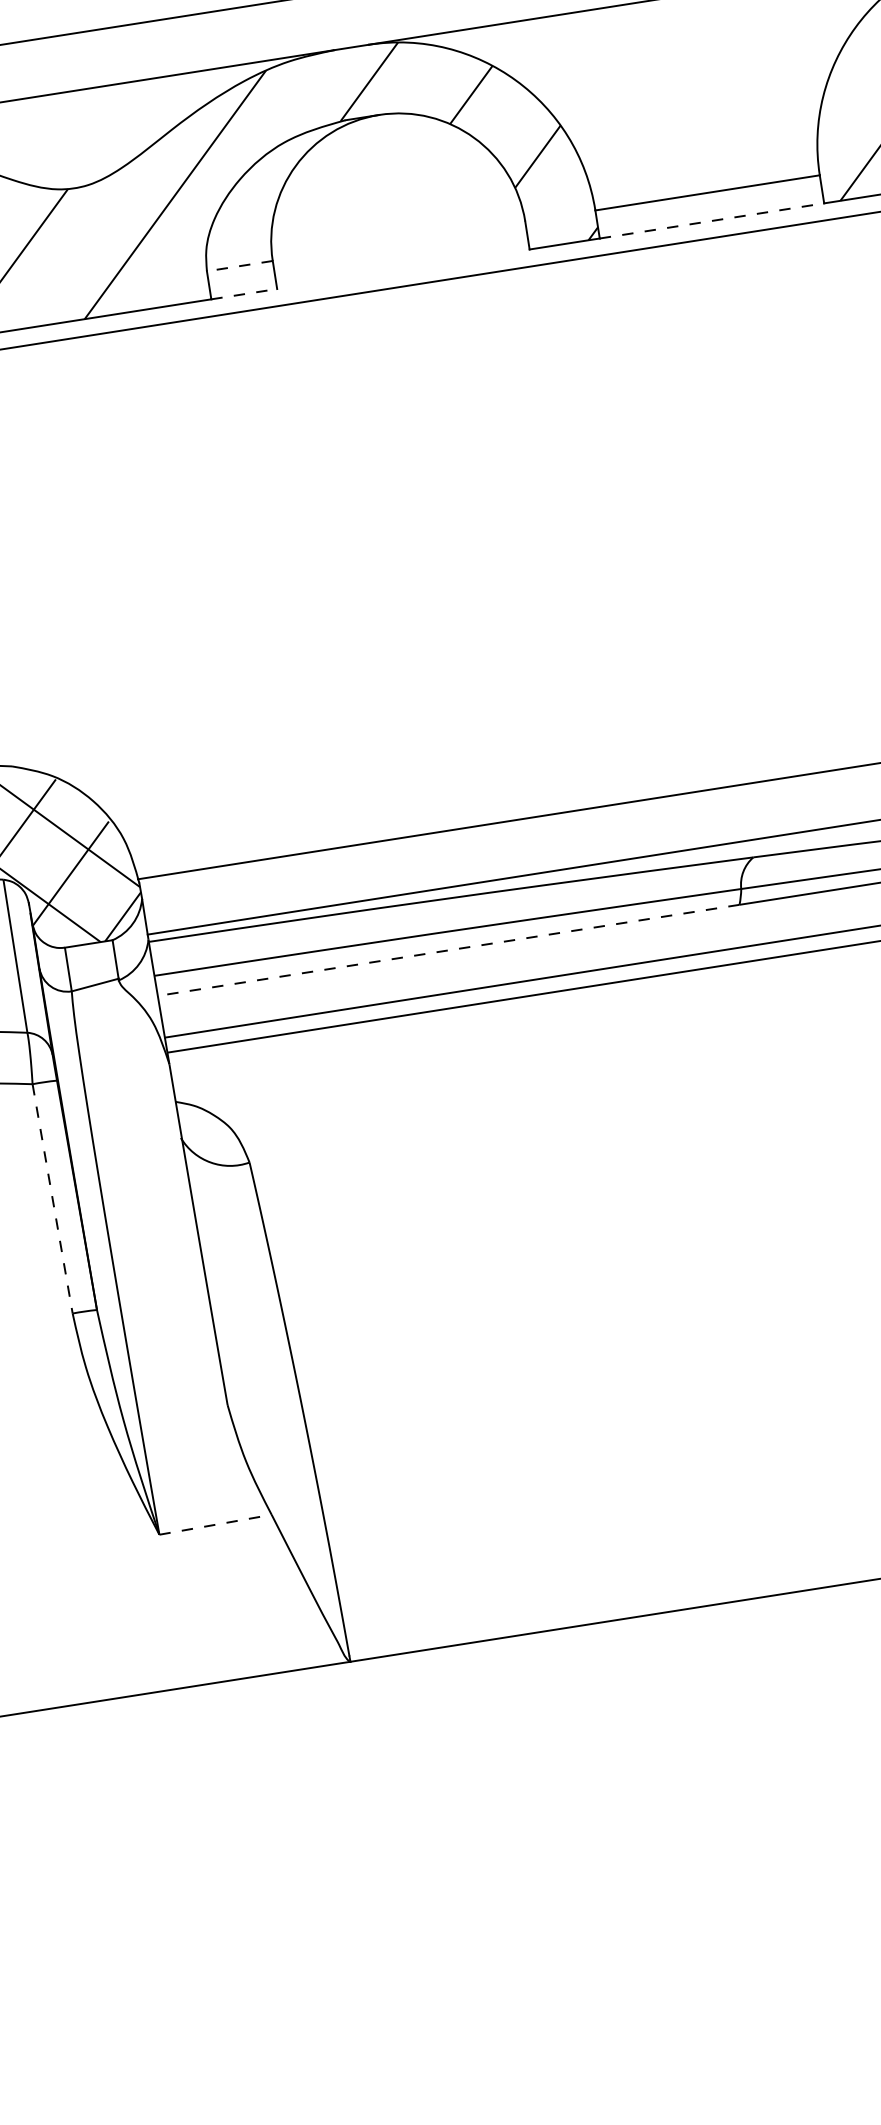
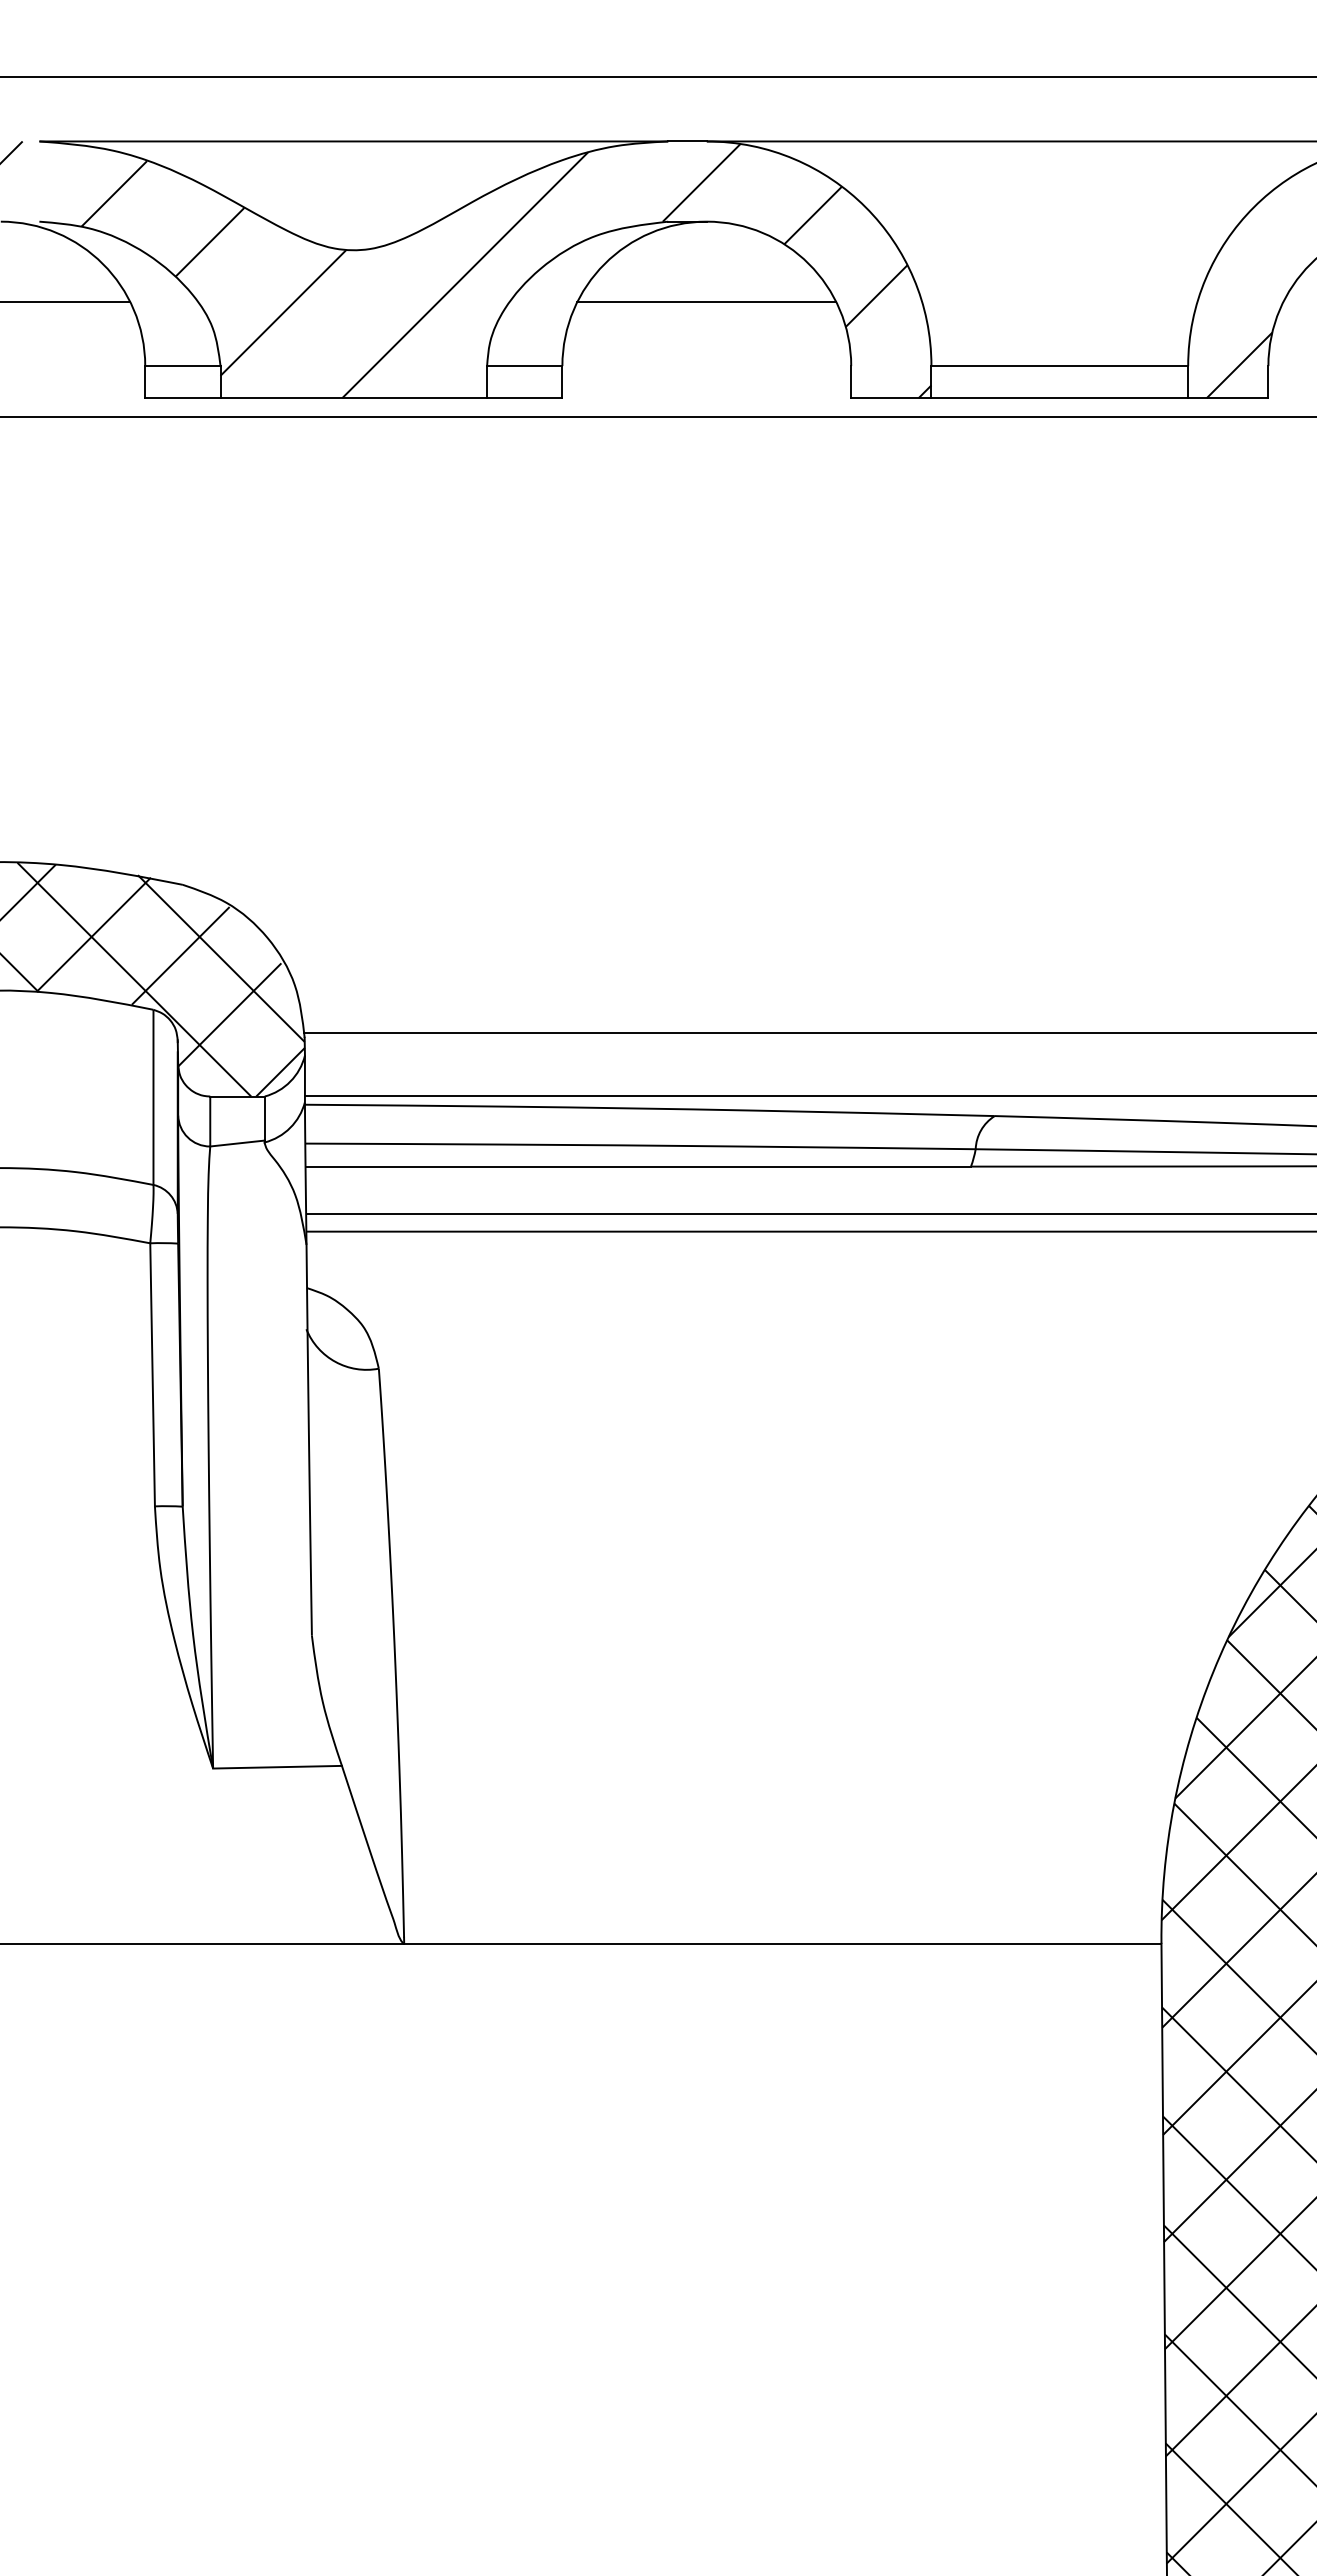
line: (389, 184) -> (706, 301), added
line: (712, 221) -> (1060, 398), dashed -> solid
line: (239, 266) -> (524, 366), dashed -> solid
line: (244, 294) -> (524, 398), dashed -> solid
line: (448, 950) -> (638, 1166), dashed -> solid
line: (52, 1198) -> (152, 1374), dashed -> solid
line: (216, 1524) -> (278, 1767), dashed -> solid

